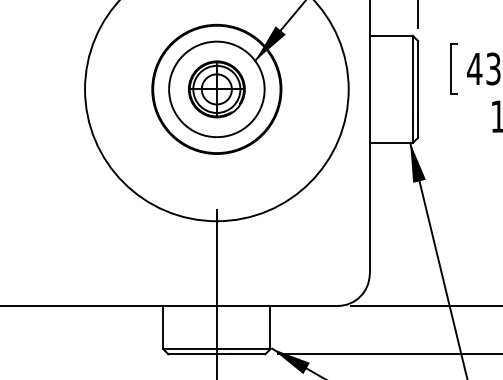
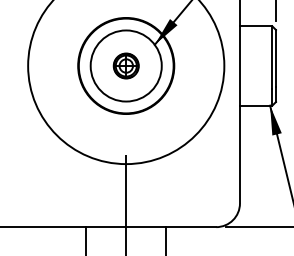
part: (216, 89) -> (125, 66), size x0.6

